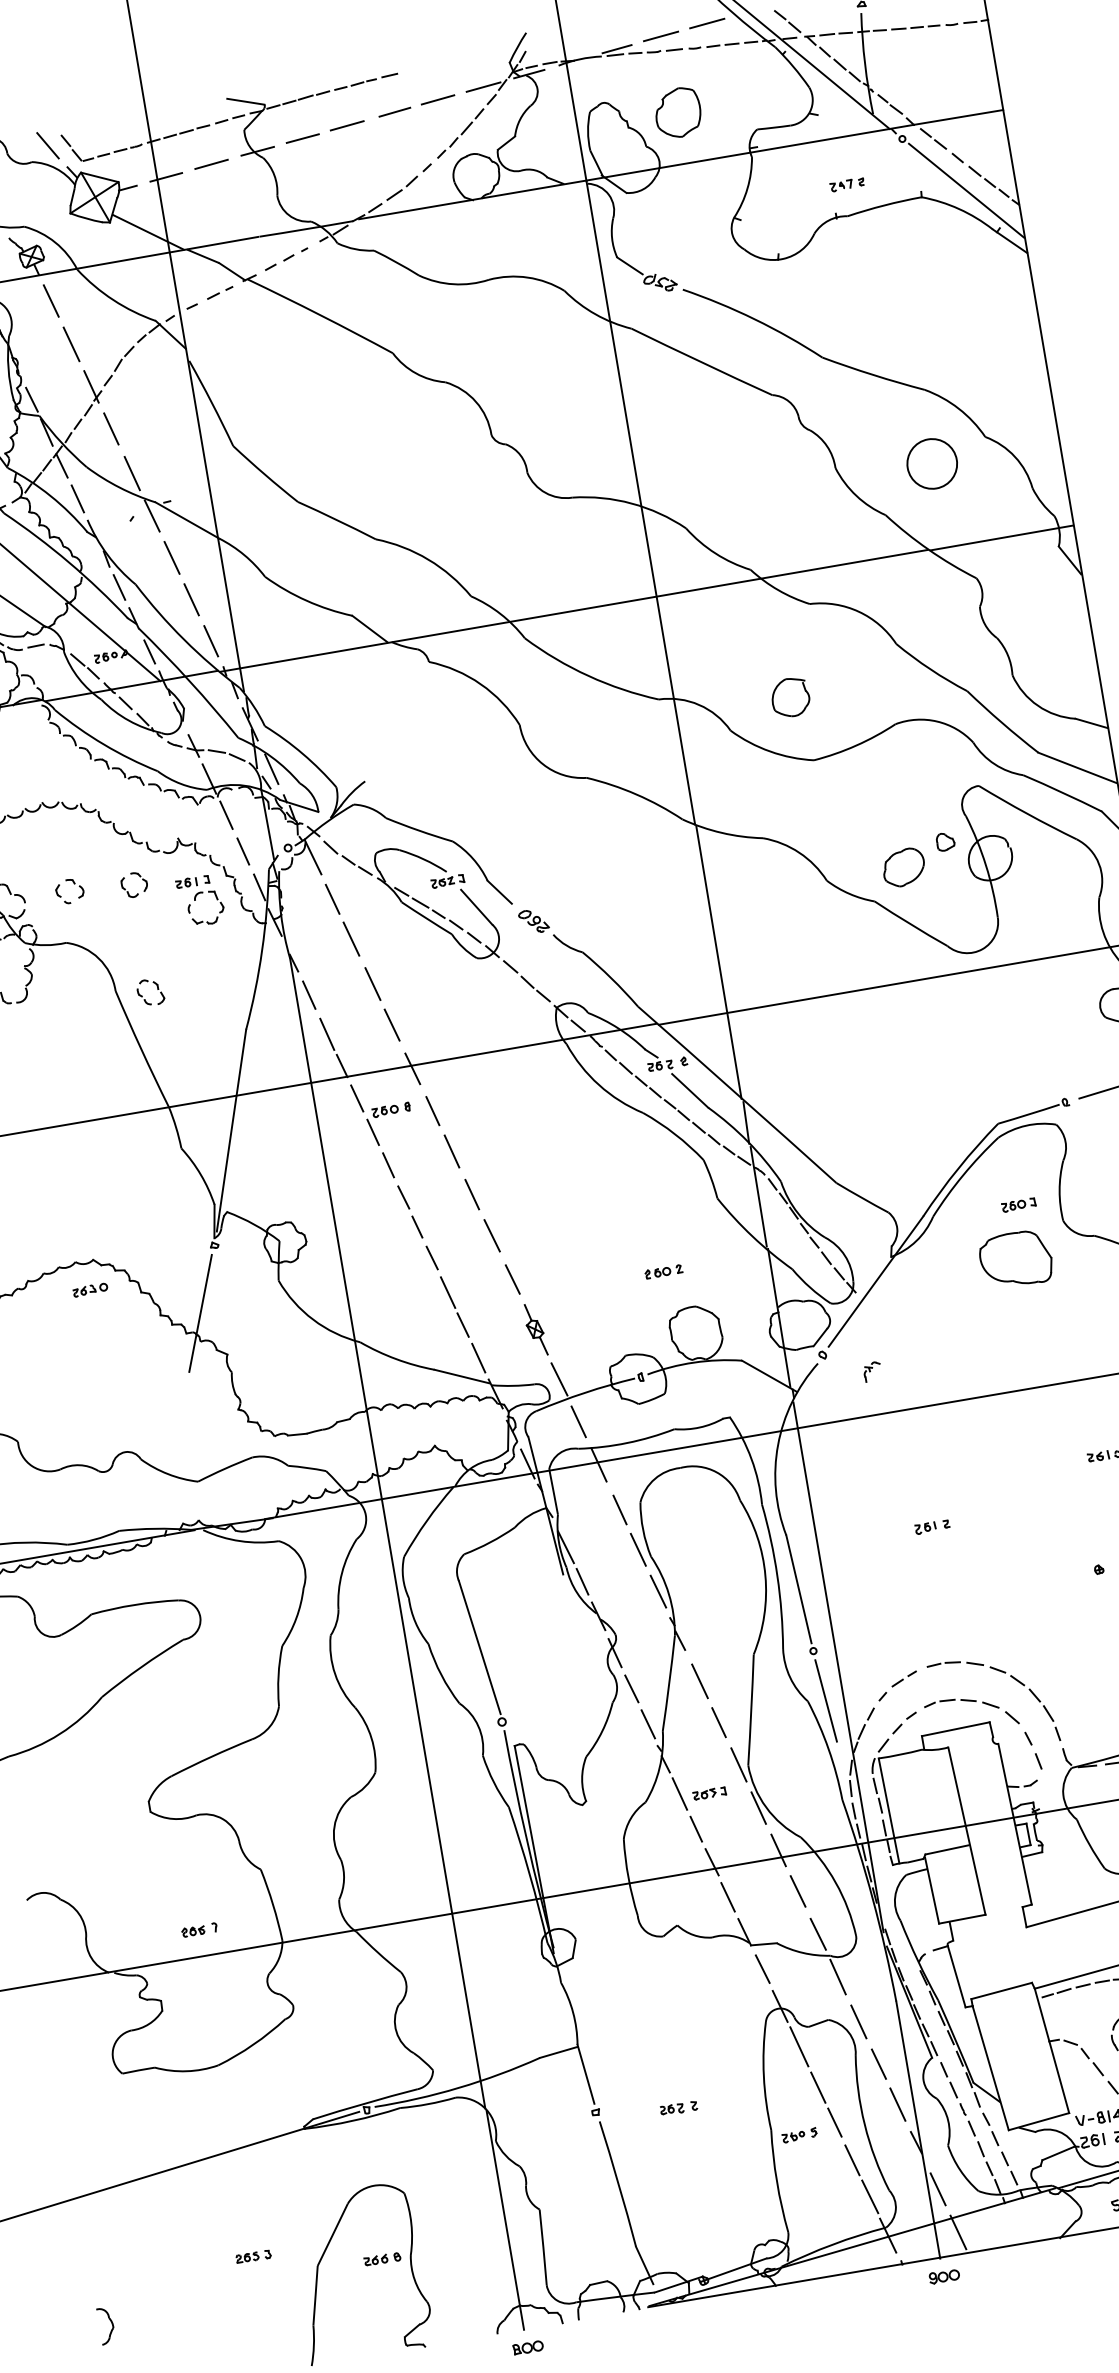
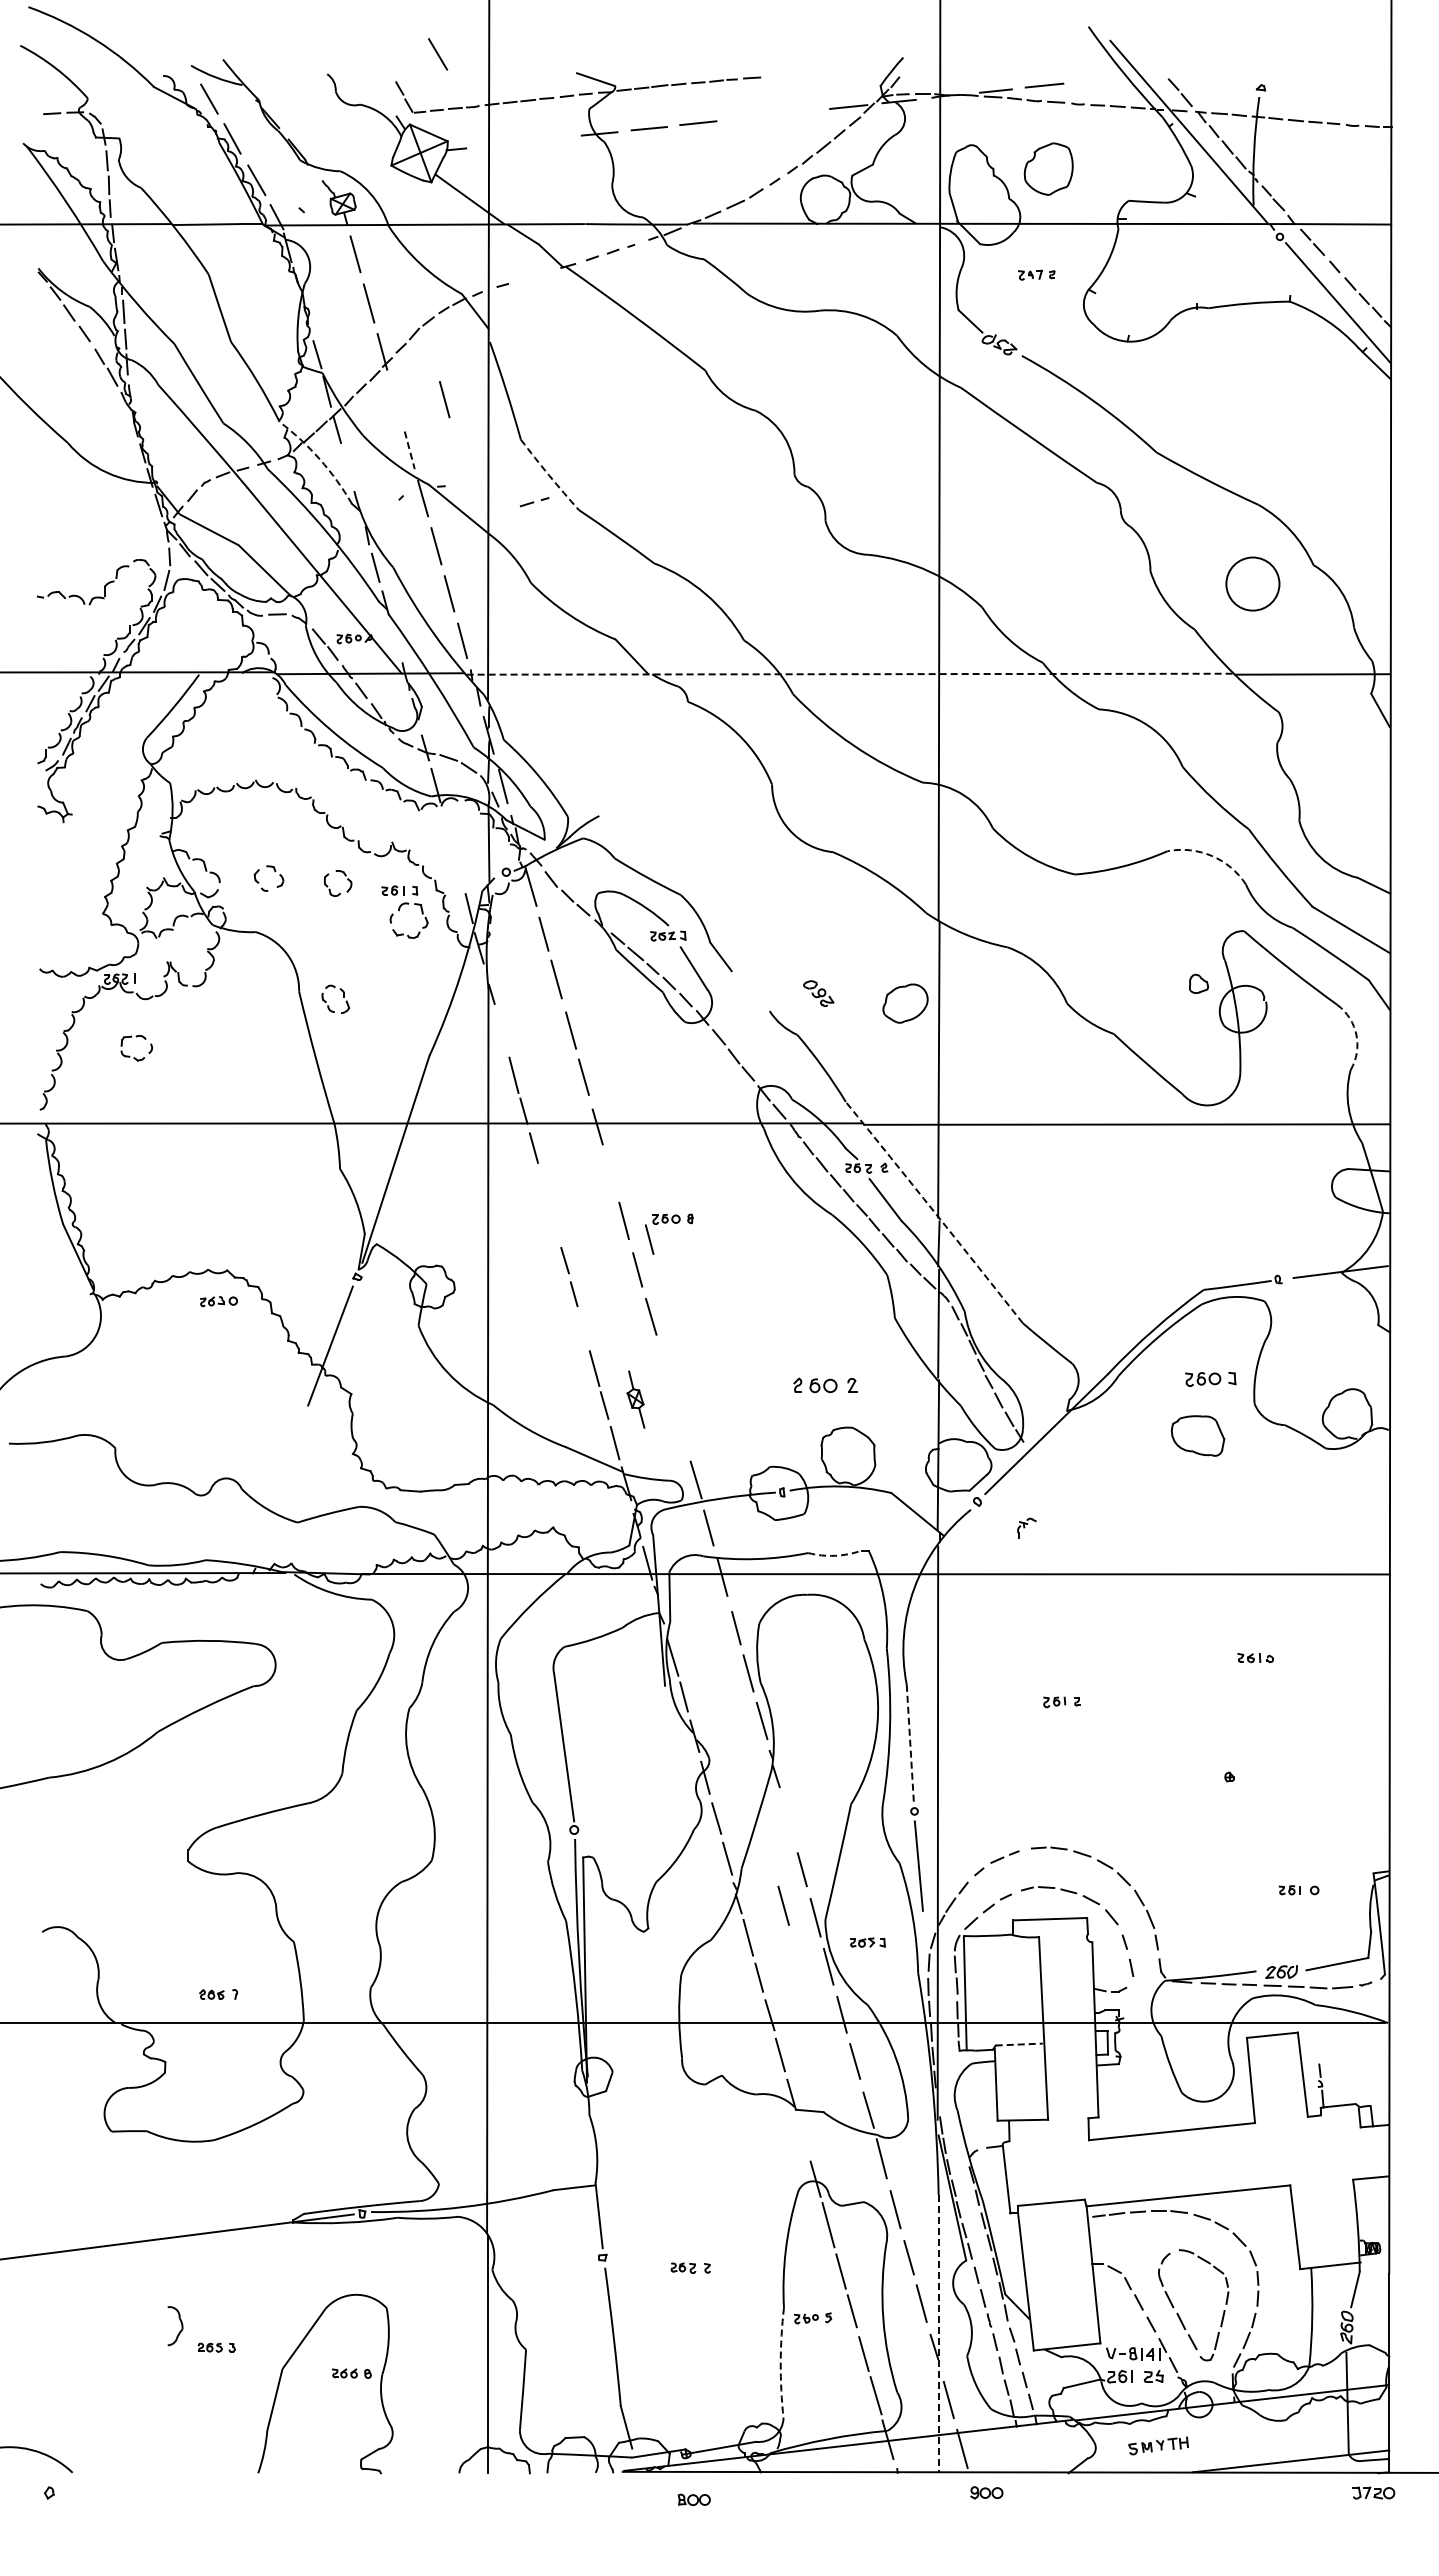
line: (707, 23) -> (1095, 80), removed
line: (438, 100) -> (798, 112), removed
line: (394, 112) -> (750, 117), removed
line: (48, 145) -> (438, 54), moved
line: (211, 164) -> (548, 139), removed
line: (165, 177) -> (498, 144), removed
part: (846, 184) -> (1036, 274), moved
part: (220, 293) -> (534, 502), moved
line: (111, 428) -> (444, 399), moved
line: (132, 473) -> (409, 450), solid -> dashed
arc: (265, 474) -> (549, 475), solid -> dashed
arc: (50, 496) -> (319, 459), solid -> dashed
line: (77, 499) -> (347, 467), removed
line: (574, 611) -> (850, 674), solid -> dashed
line: (149, 652) -> (395, 641), removed
part: (790, 697) -> (1061, 804), removed
arc: (936, 721) -> (1211, 855), solid -> dashed
line: (226, 815) -> (447, 826), removed
line: (243, 851) -> (458, 867), removed
arc: (1099, 863) -> (1356, 1034), solid -> dashed
part: (903, 867) -> (905, 1003), moved
part: (533, 921) -> (818, 993), moved
line: (309, 994) -> (502, 1030), removed
arc: (737, 1094) -> (934, 1212), solid -> dashed
line: (432, 1110) -> (610, 1174), removed
part: (386, 1114) -> (666, 1223), moved
line: (388, 1164) -> (554, 1223), removed
part: (1018, 1204) -> (1210, 1378), size x1.4
line: (431, 1258) -> (583, 1329), removed
part: (1015, 1259) -> (1197, 1435), size x0.7
part: (663, 1271) -> (824, 1385), size x1.6
line: (512, 1279) -> (664, 1366), removed
part: (535, 1329) -> (635, 1399), moved
arc: (700, 1427) -> (835, 1555), solid -> dashed
line: (799, 1589) -> (910, 1744), solid -> dashed
line: (699, 1681) -> (783, 1905), moved
part: (709, 1793) -> (867, 1942), moved
line: (947, 1849) -> (1019, 2044), solid -> dashed
line: (762, 1968) -> (803, 2136), removed
line: (918, 2130) -> (938, 2334), solid -> dashed
arc: (776, 2181) -> (780, 2362), solid -> dashed
part: (944, 2276) -> (986, 2492), moved
part: (106, 2326) -> (175, 2326), moved
part: (527, 2347) -> (693, 2499), moved

